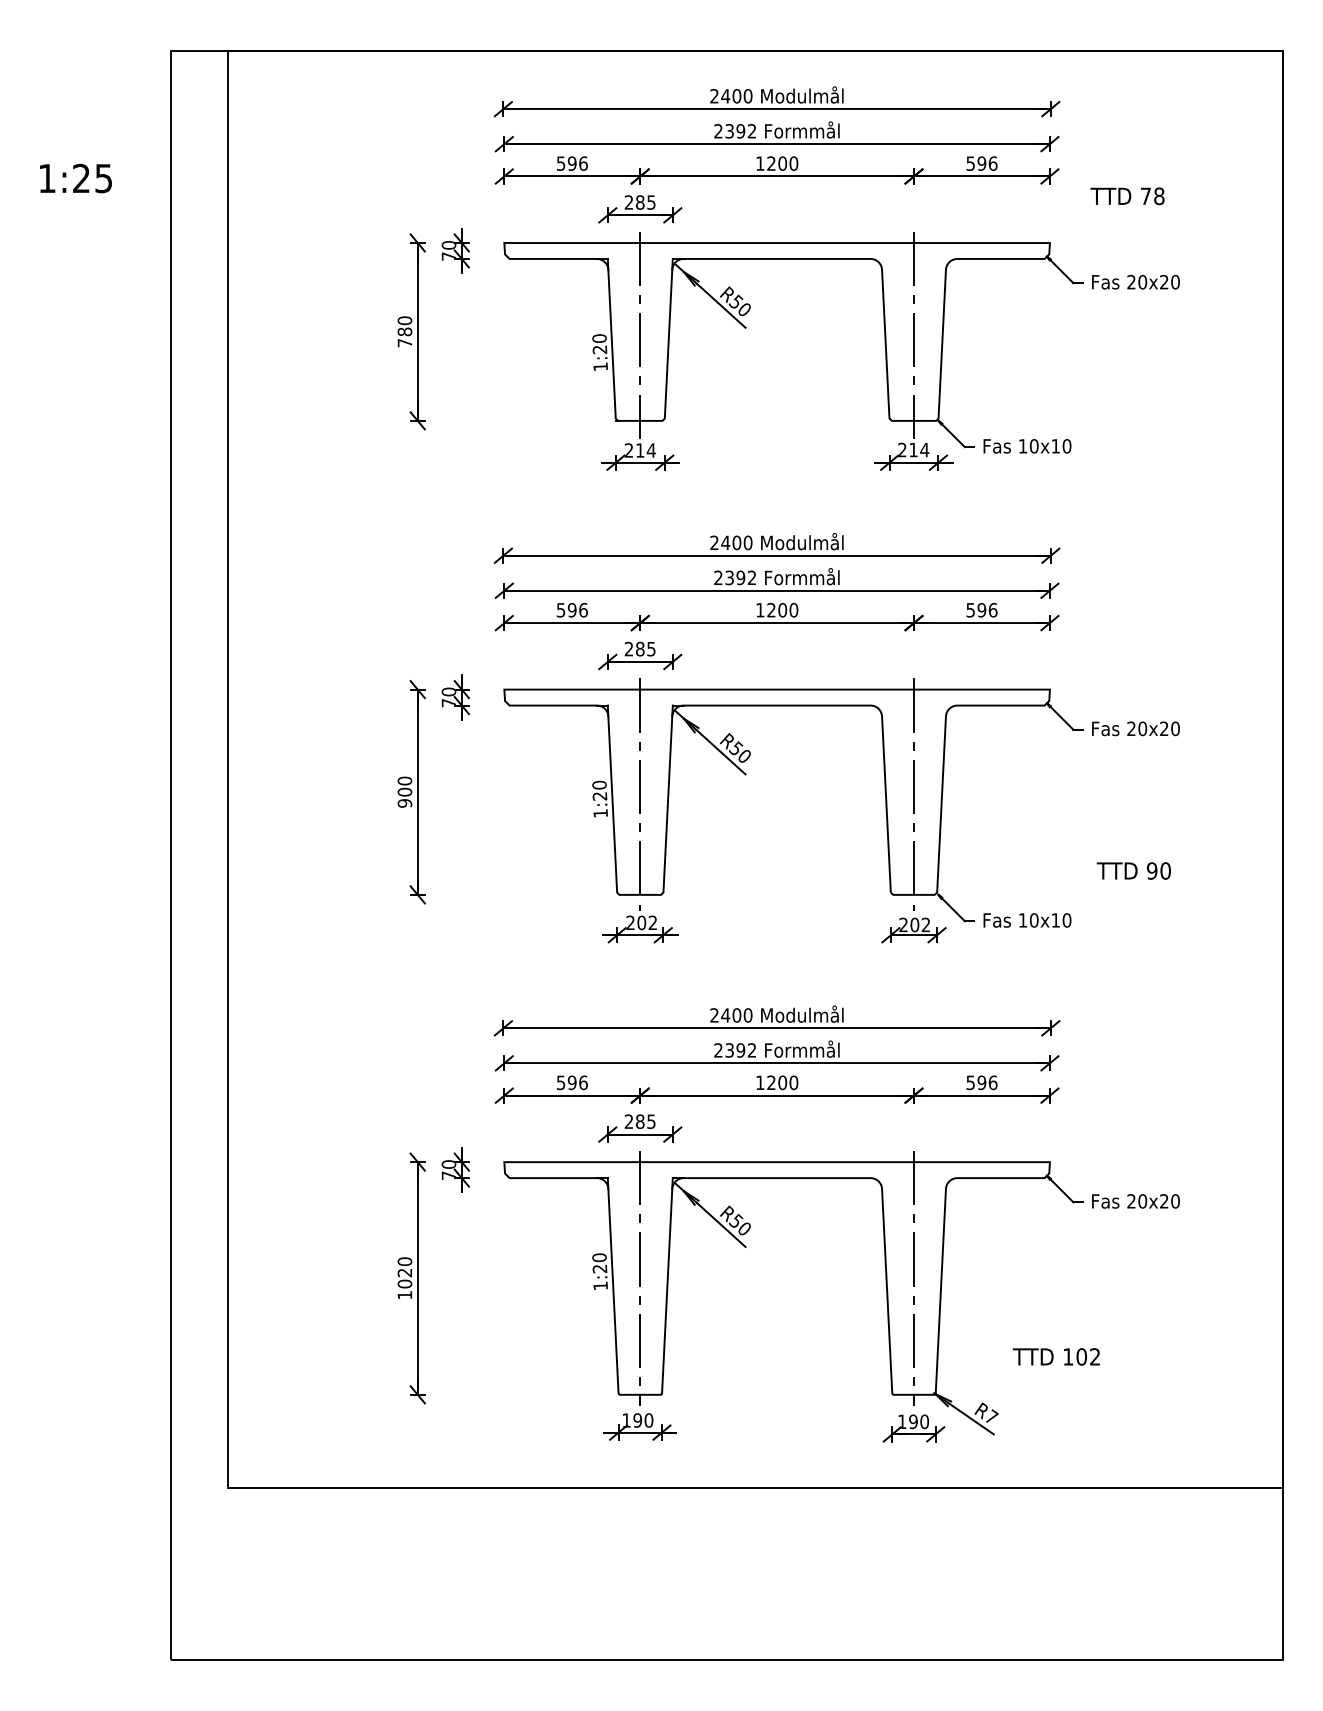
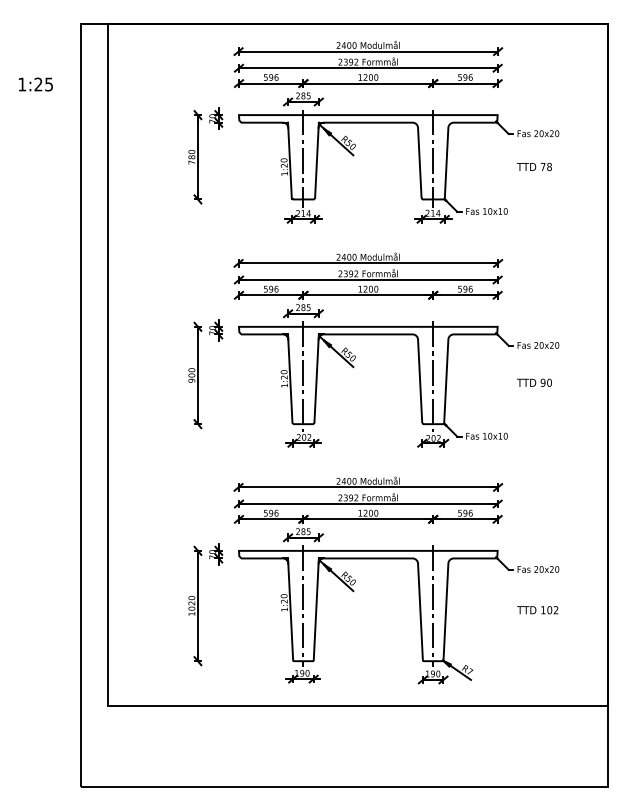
text: (1127, 195) -> (534, 166), moved
text: (1133, 870) -> (534, 382), moved
text: (1055, 1357) -> (537, 610), moved

